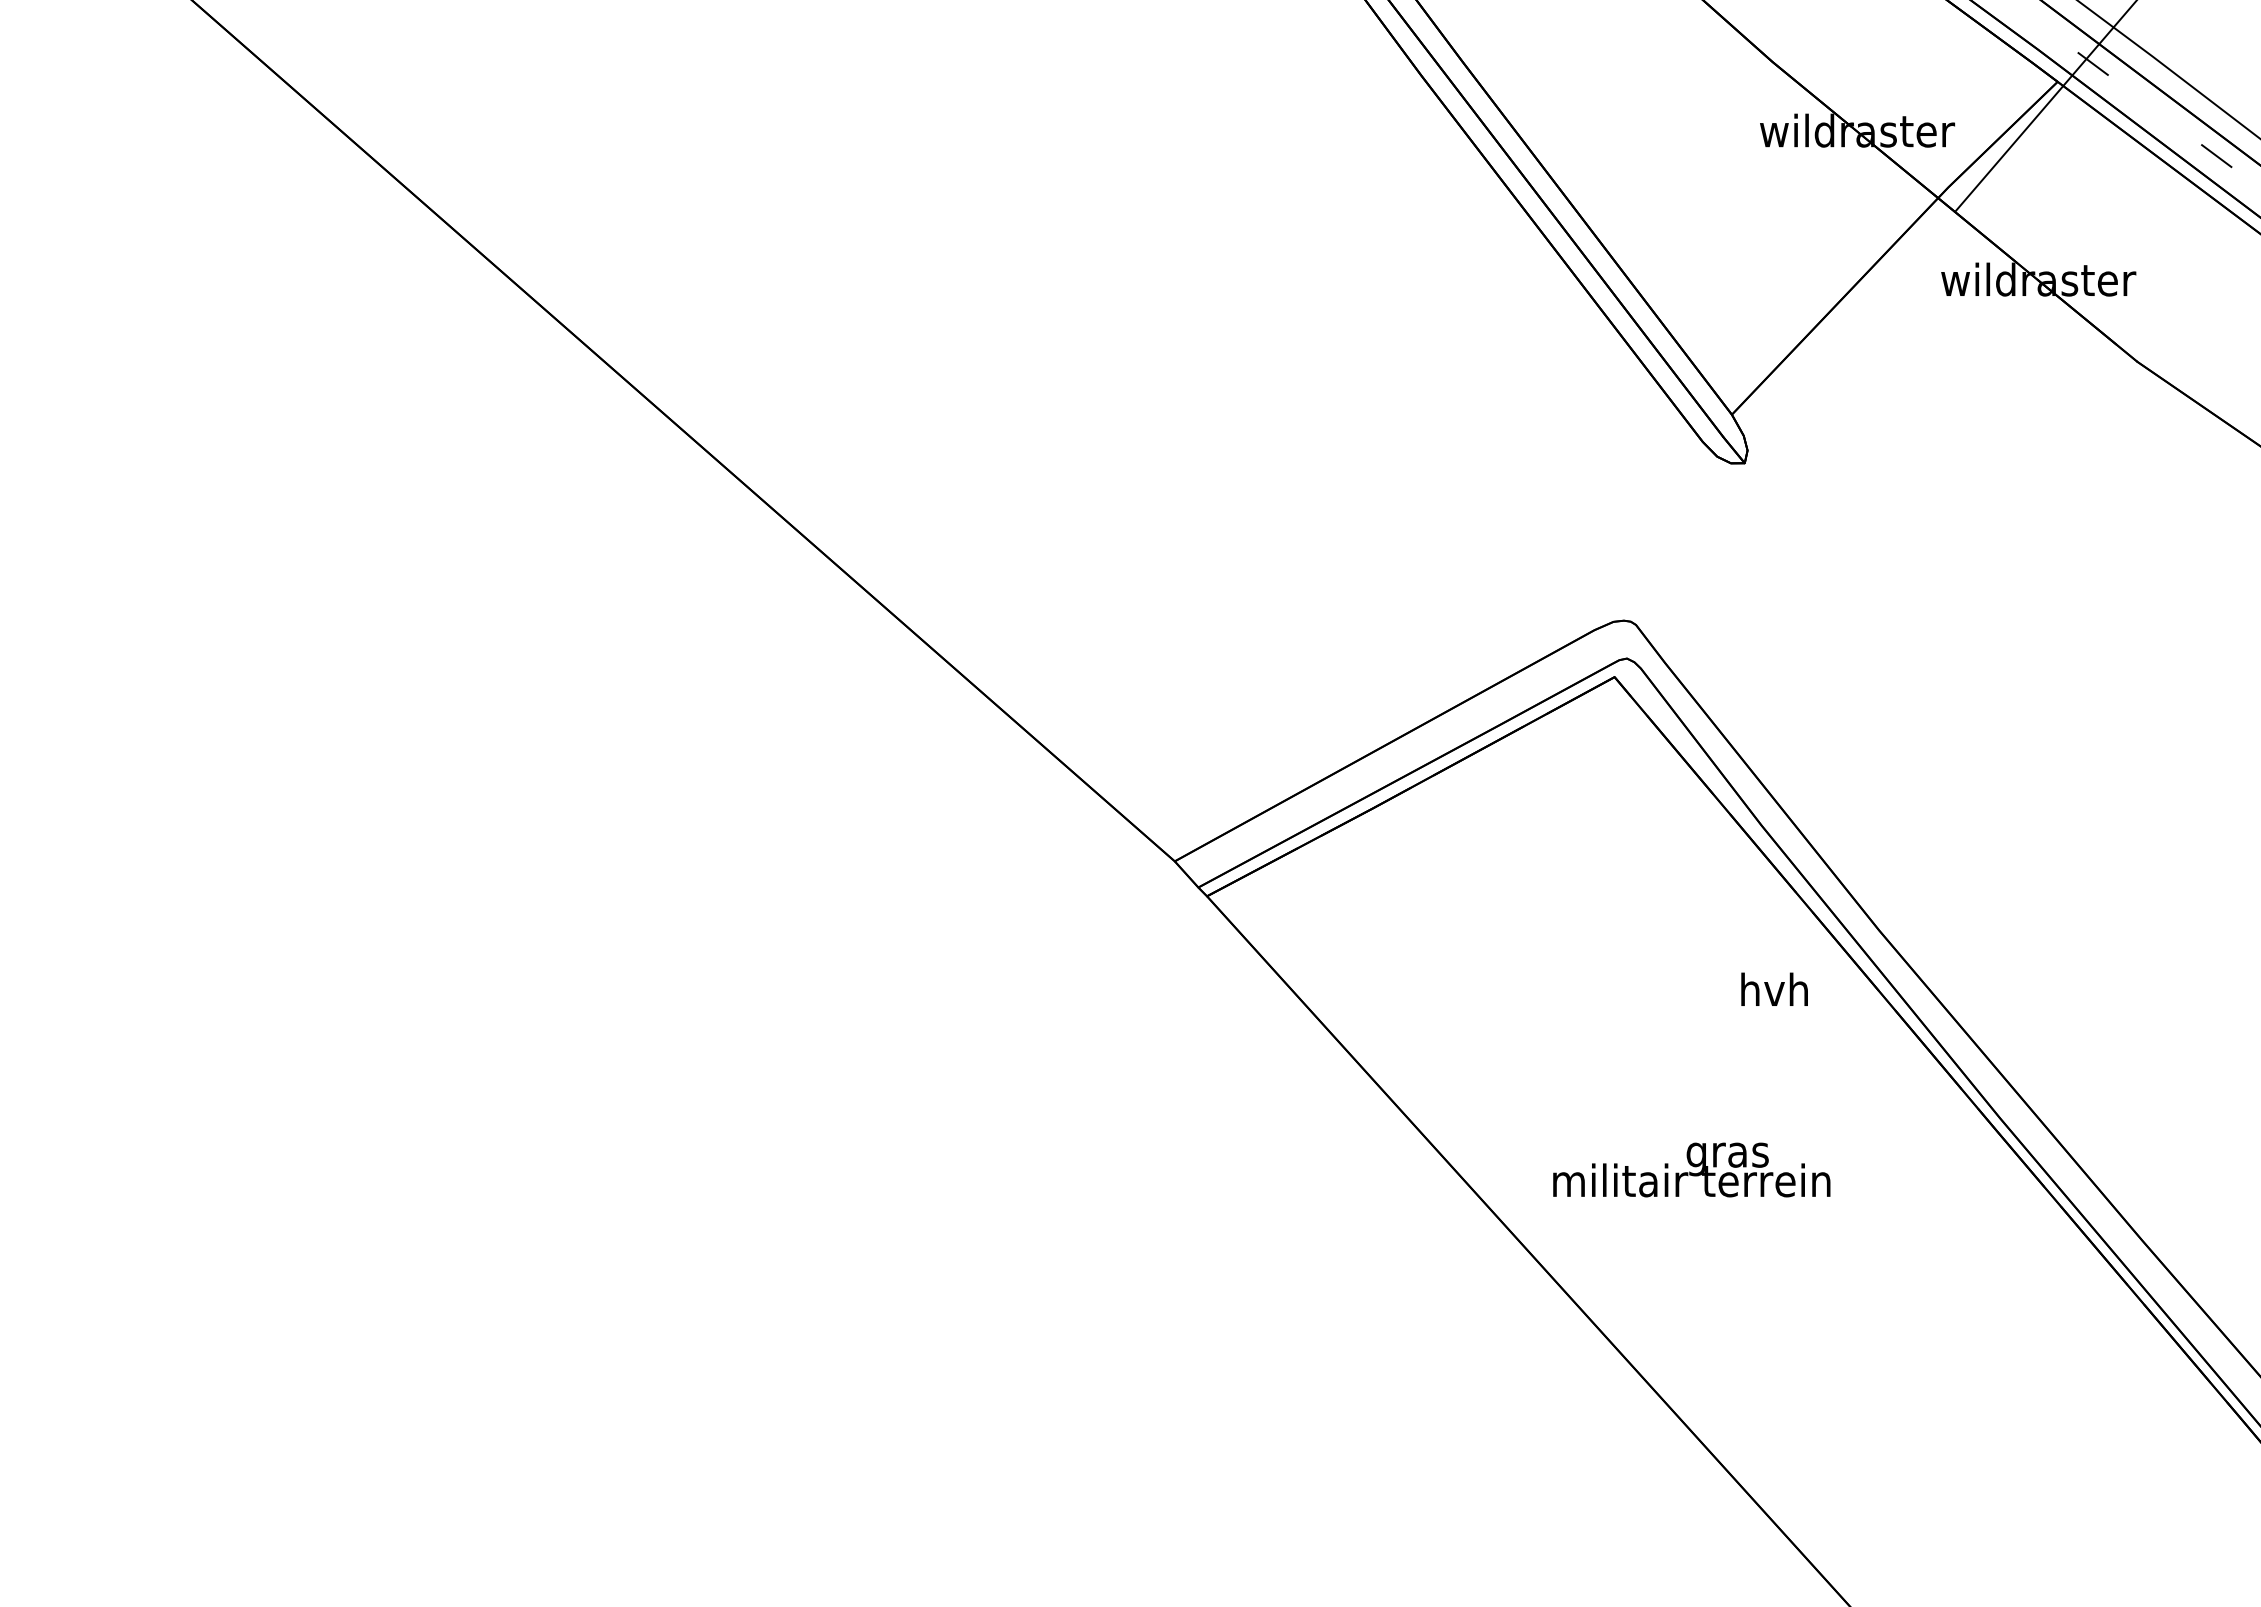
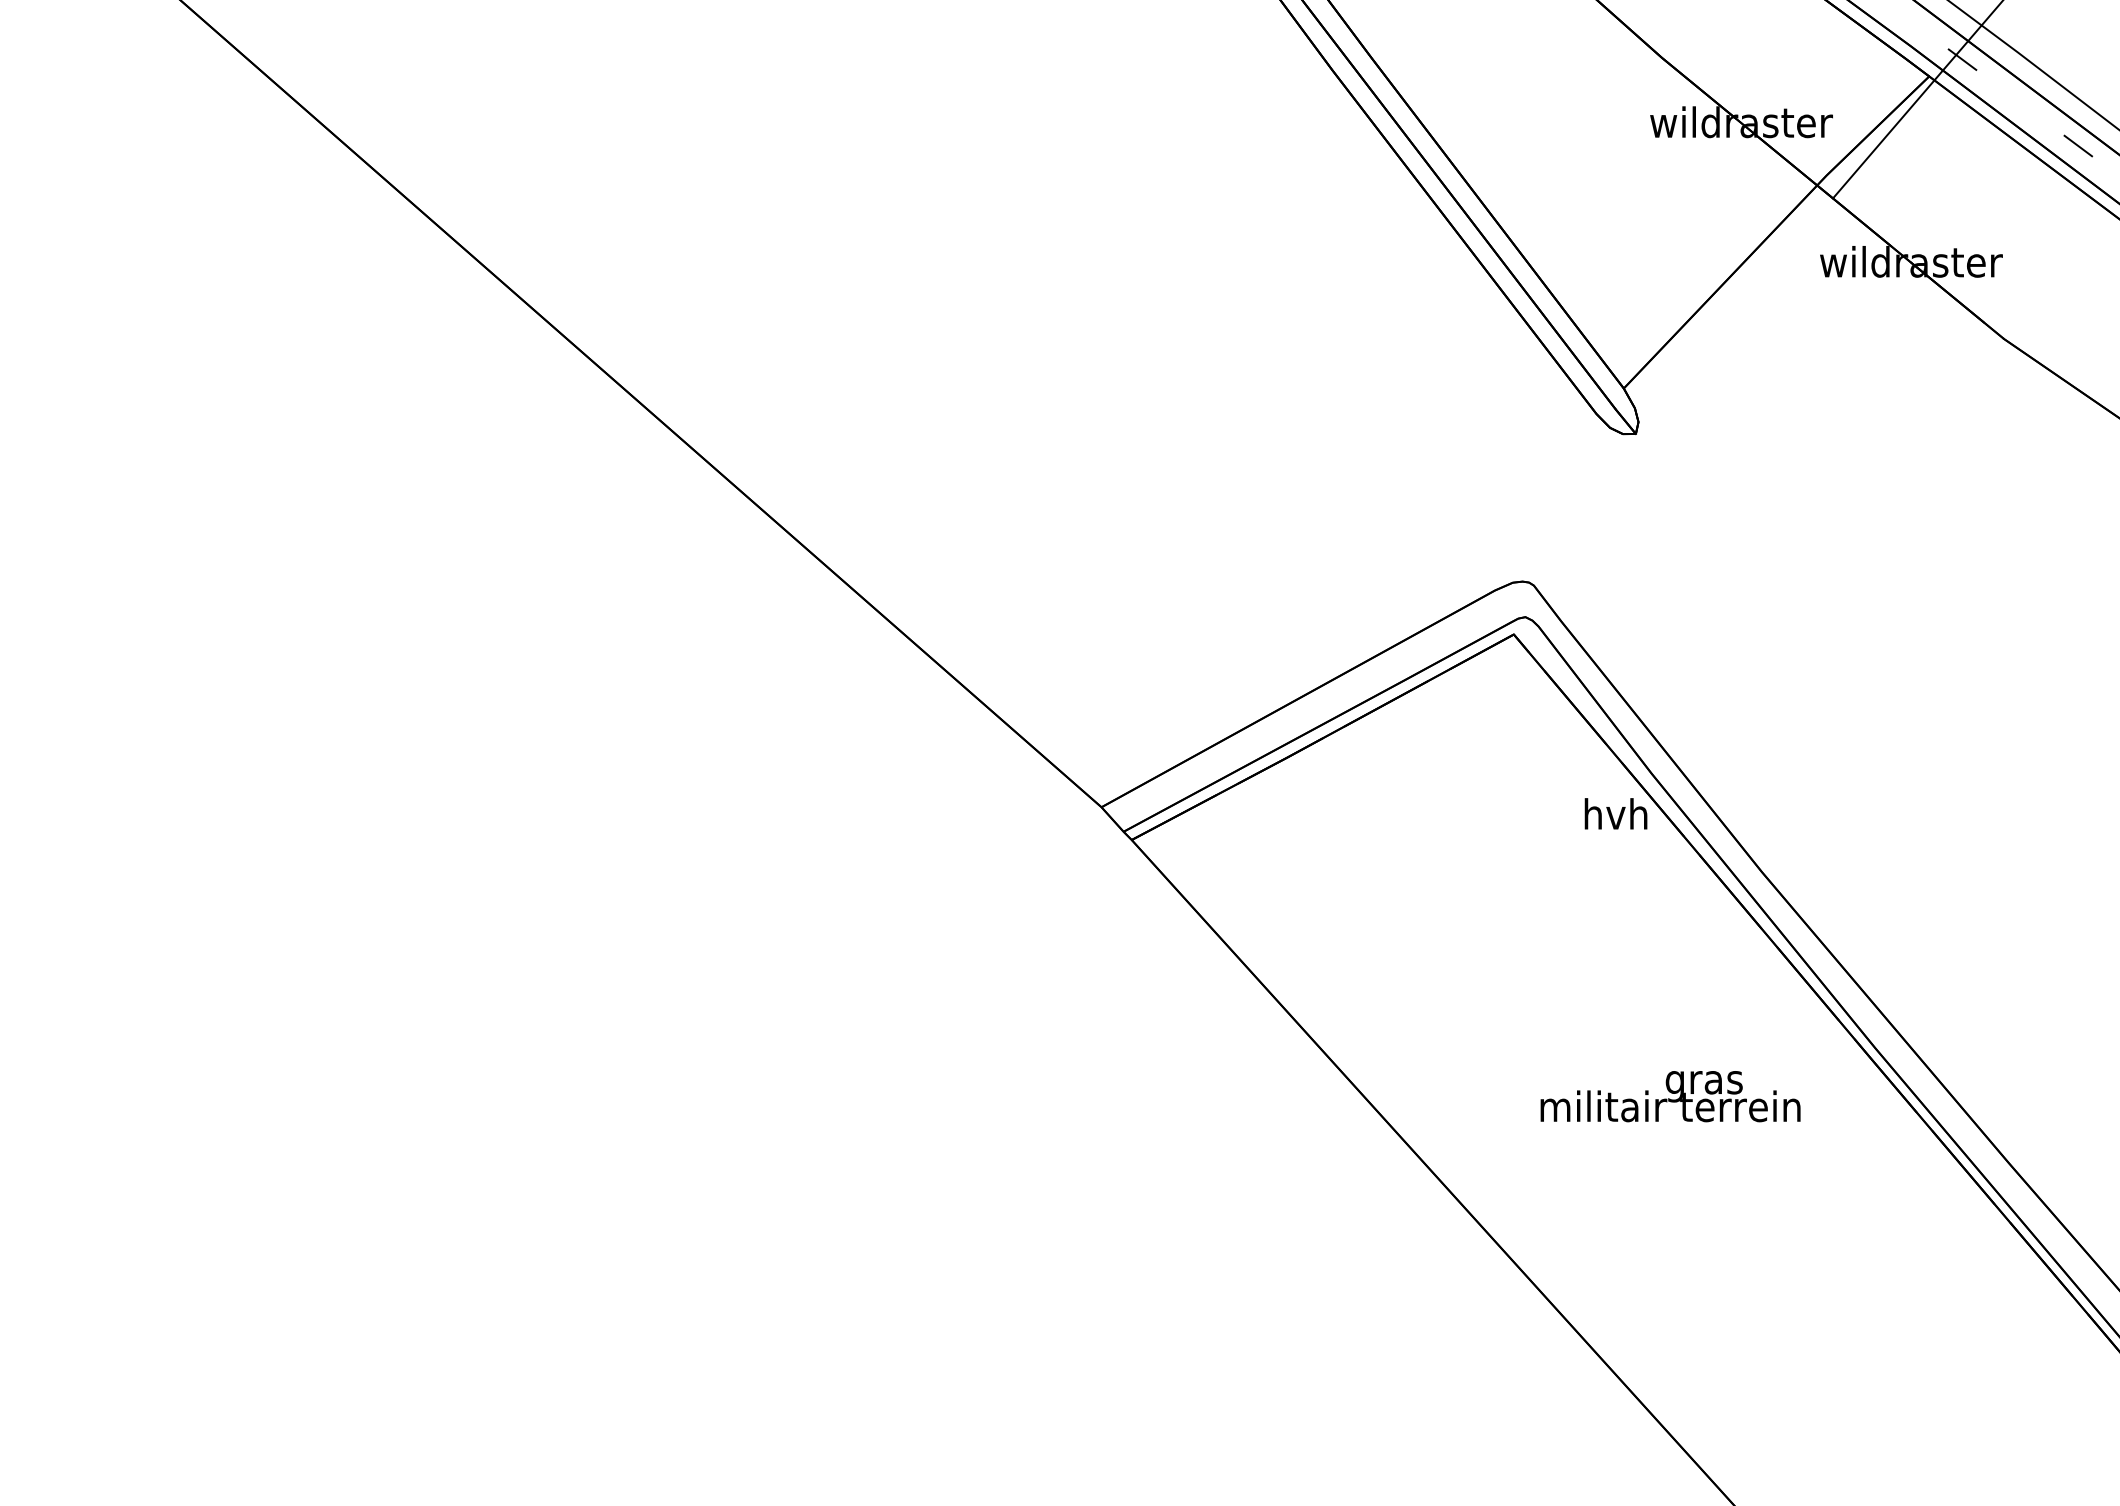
text: (1774, 988) -> (1615, 813), moved
text: (1691, 1169) -> (1670, 1096), moved

